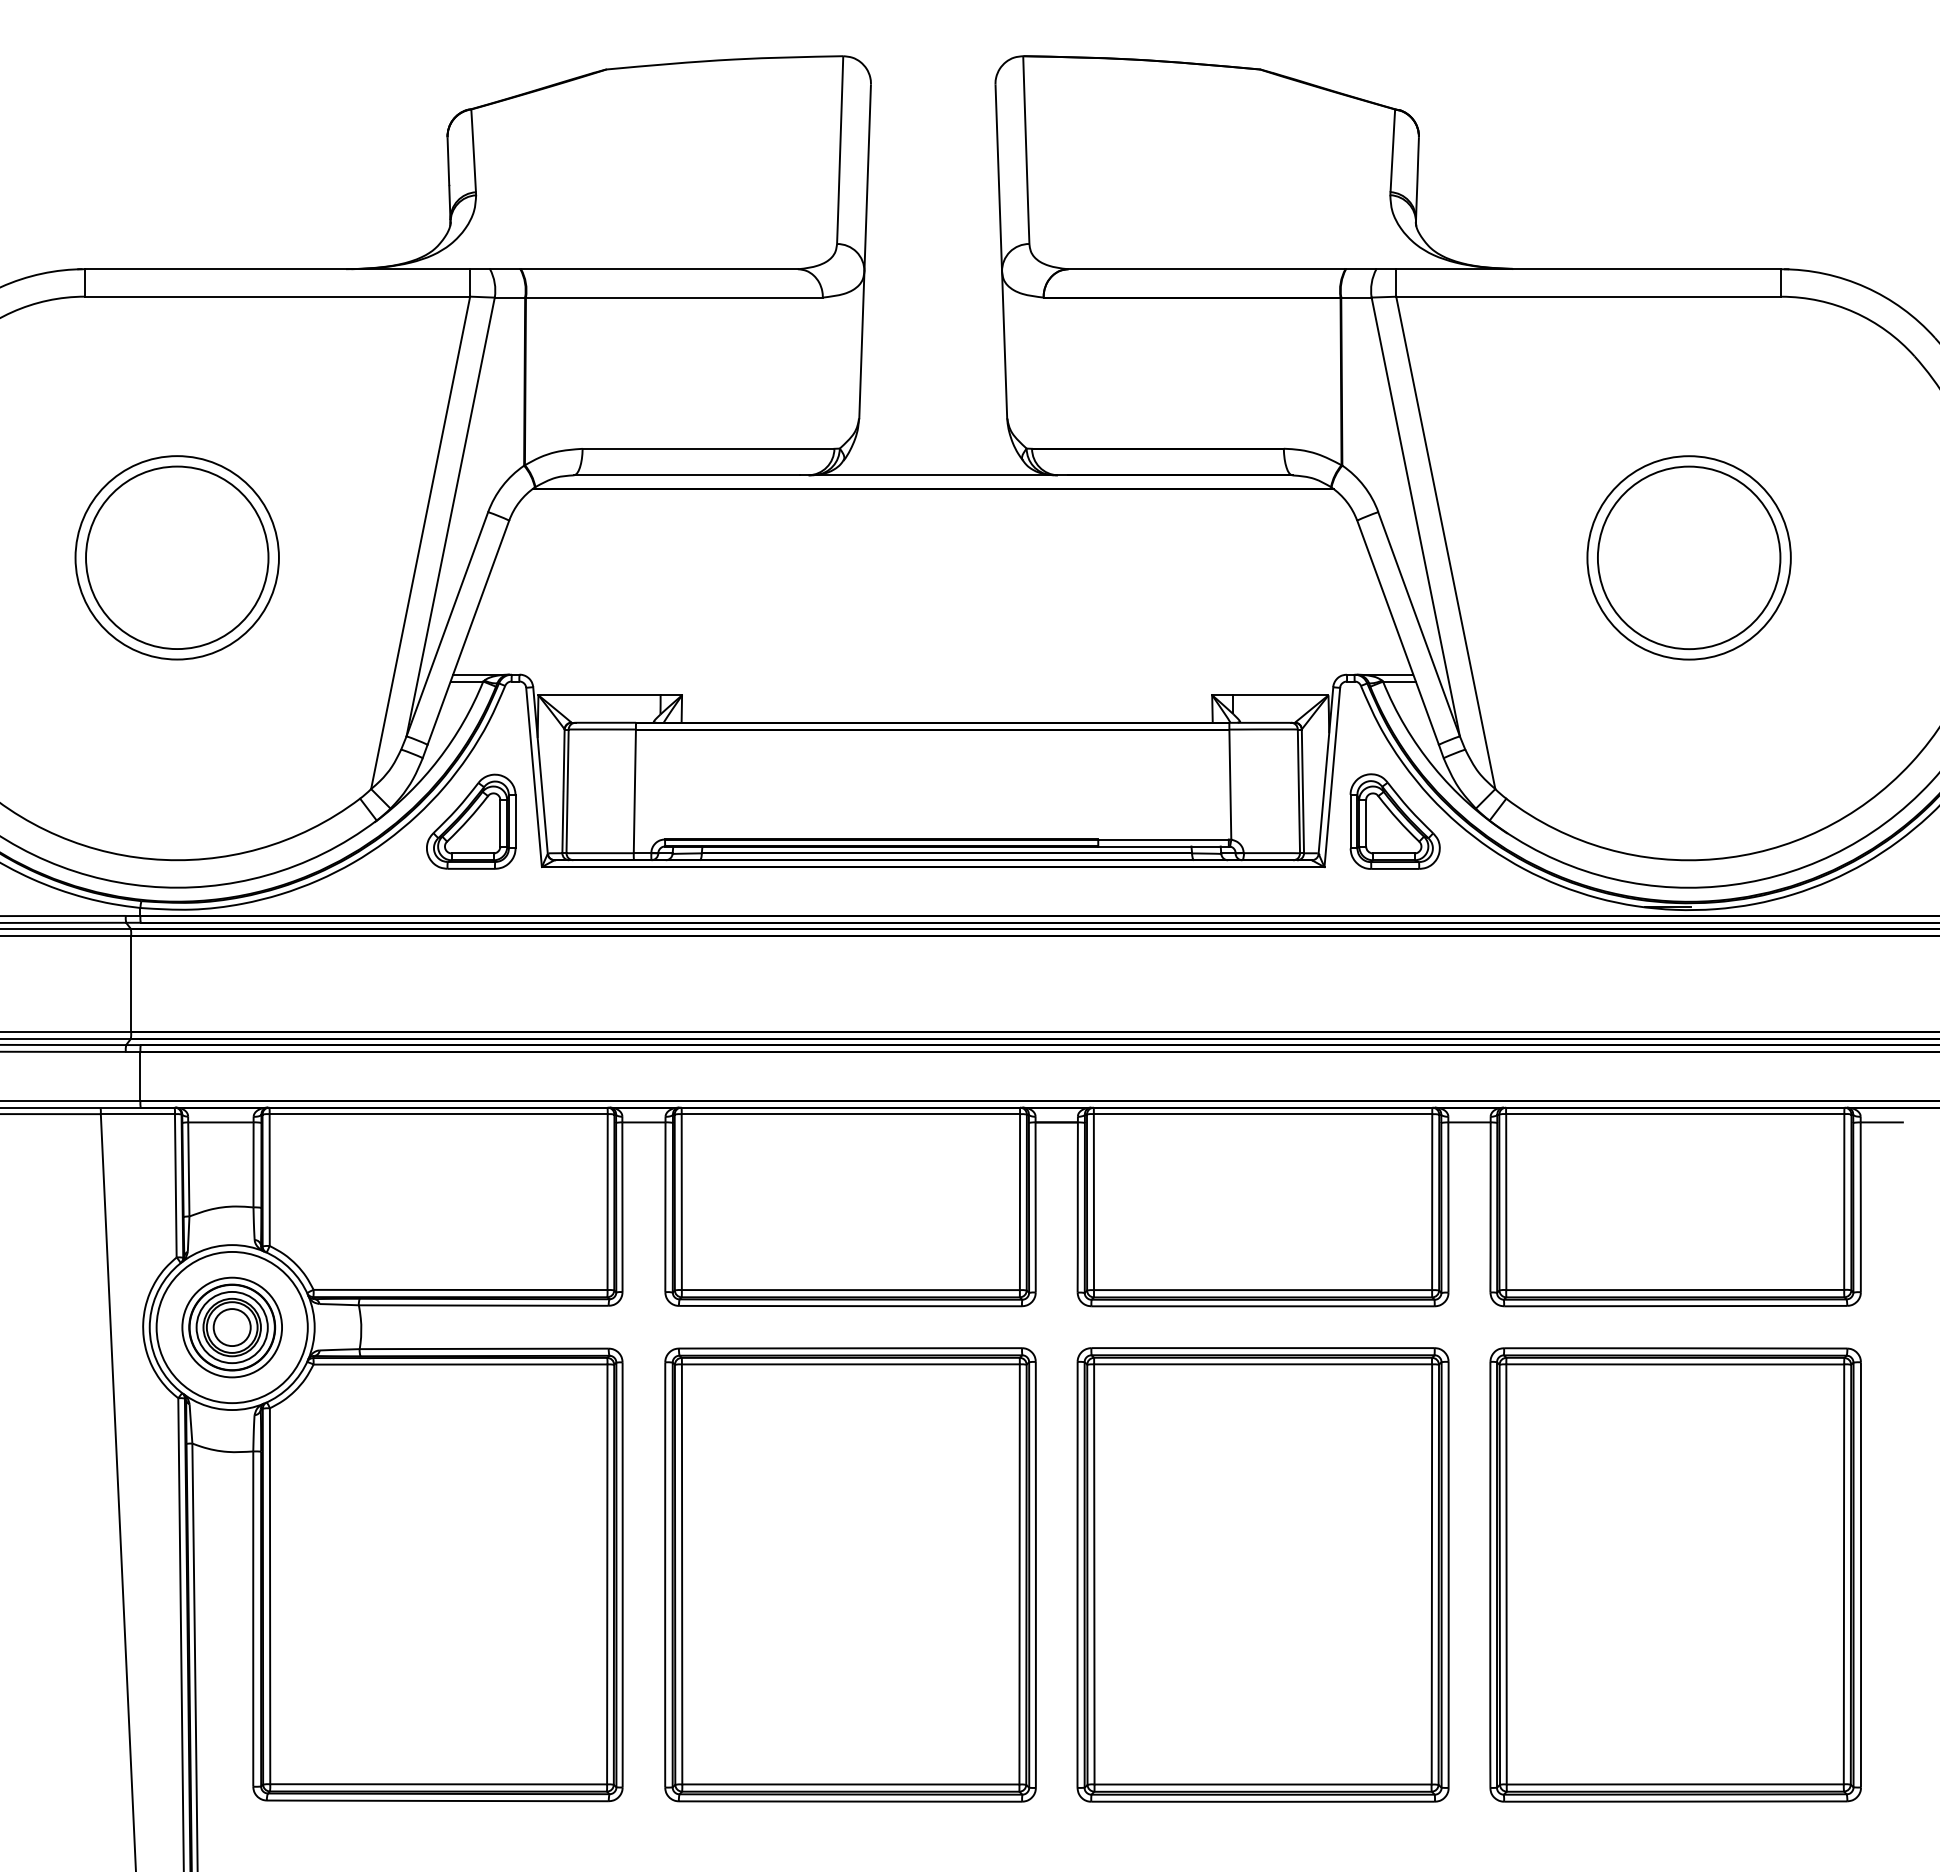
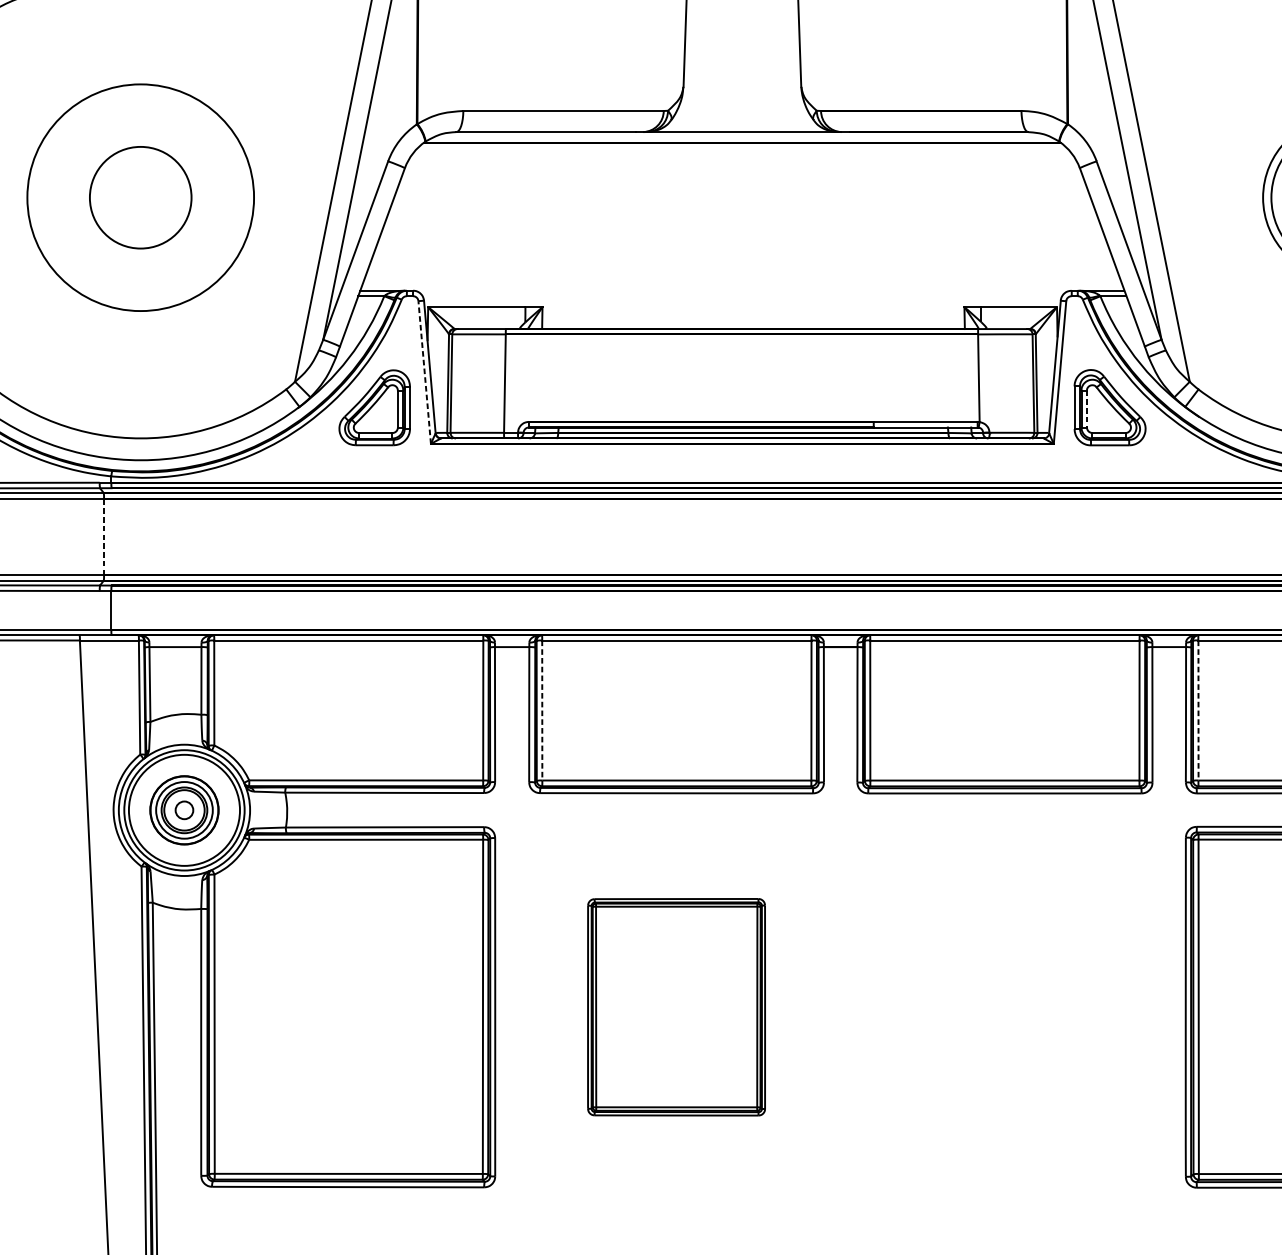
circle: (176, 557) -> (140, 197), size x1.4
circle: (177, 557) -> (140, 197), size x0.7
line: (534, 777) -> (425, 372), solid -> dashed
line: (1366, 823) -> (1087, 409), solid -> dashed
line: (131, 983) -> (104, 536), solid -> dashed
line: (681, 1202) -> (542, 710), solid -> dashed
line: (1506, 1202) -> (1198, 710), solid -> dashed
circle: (231, 1327) -> (183, 810), size x0.6
circle: (232, 1327) -> (184, 810), size x1.4
part: (850, 1574) -> (676, 1006), size x0.6
part: (1262, 1574) -> (1004, 1006), removed

